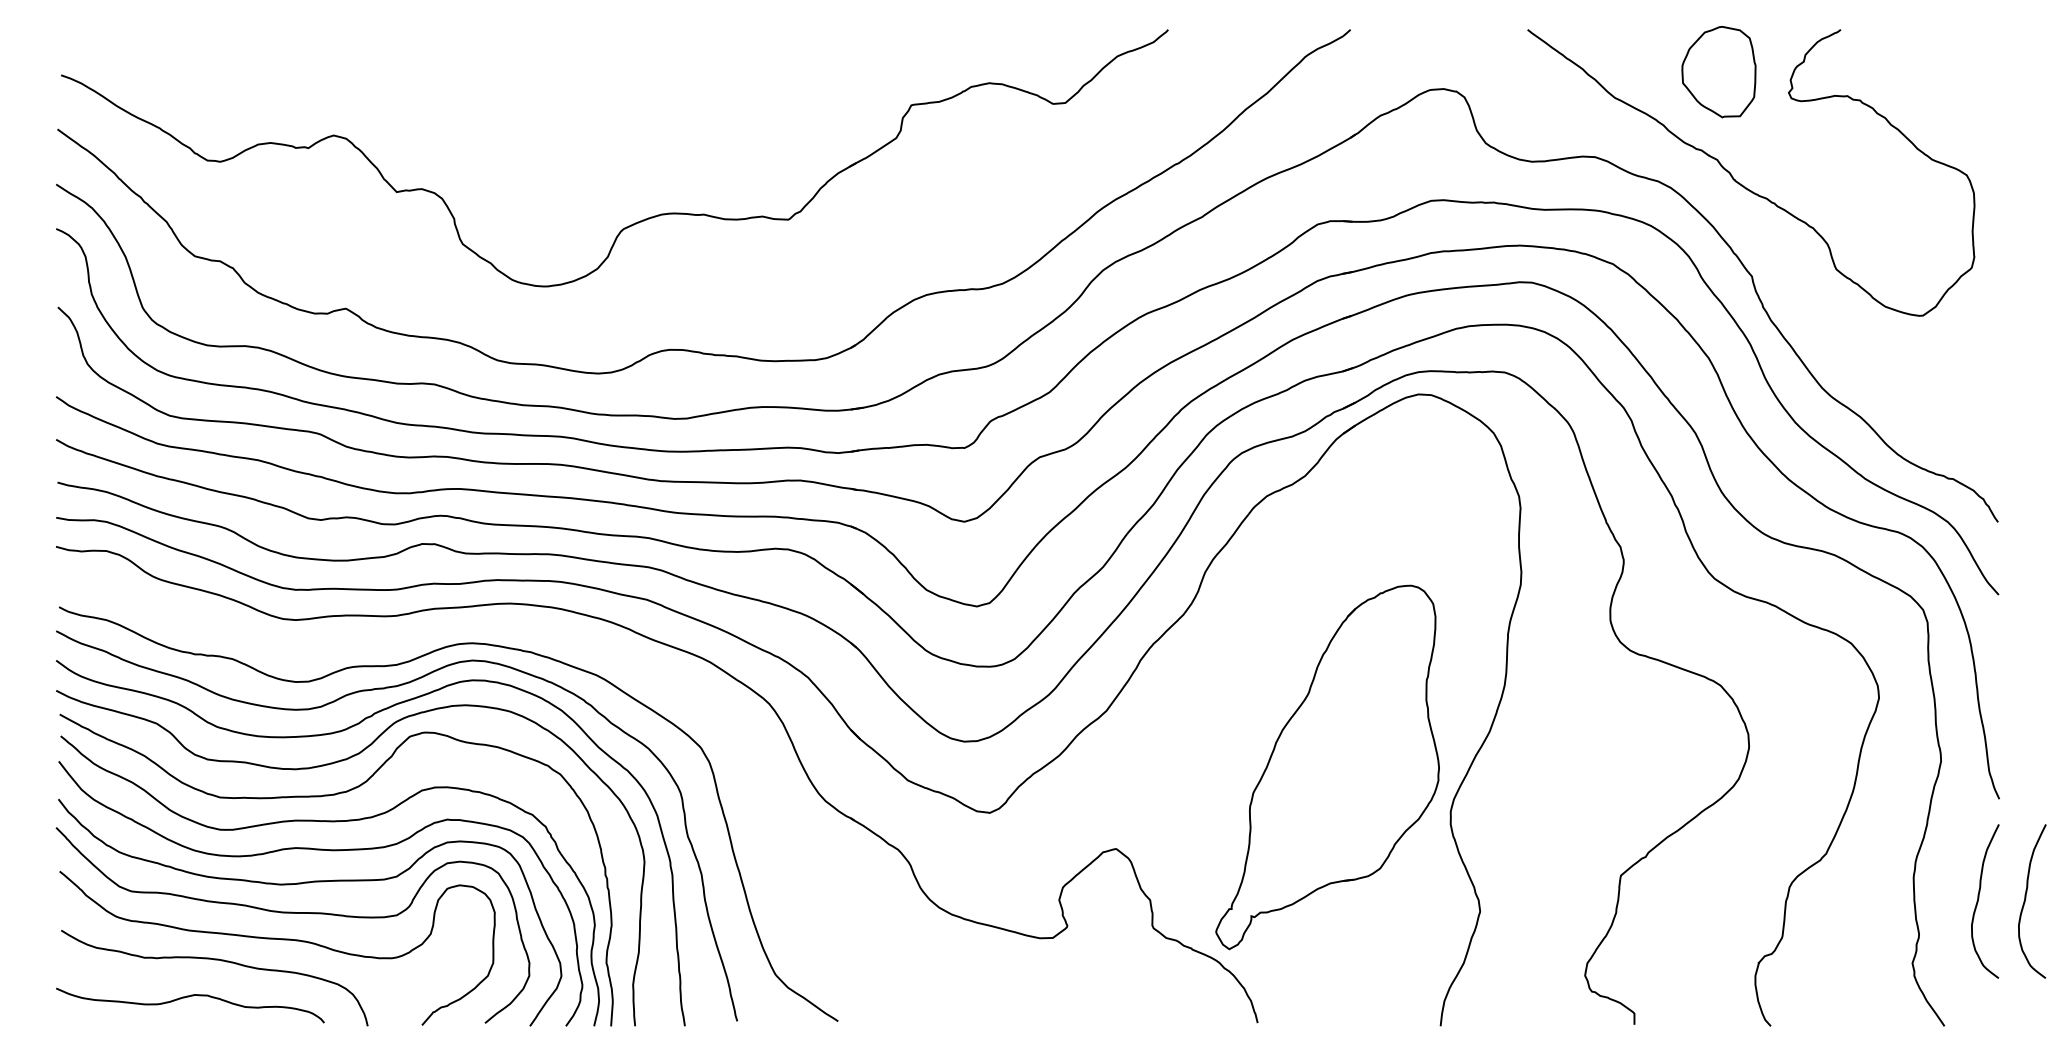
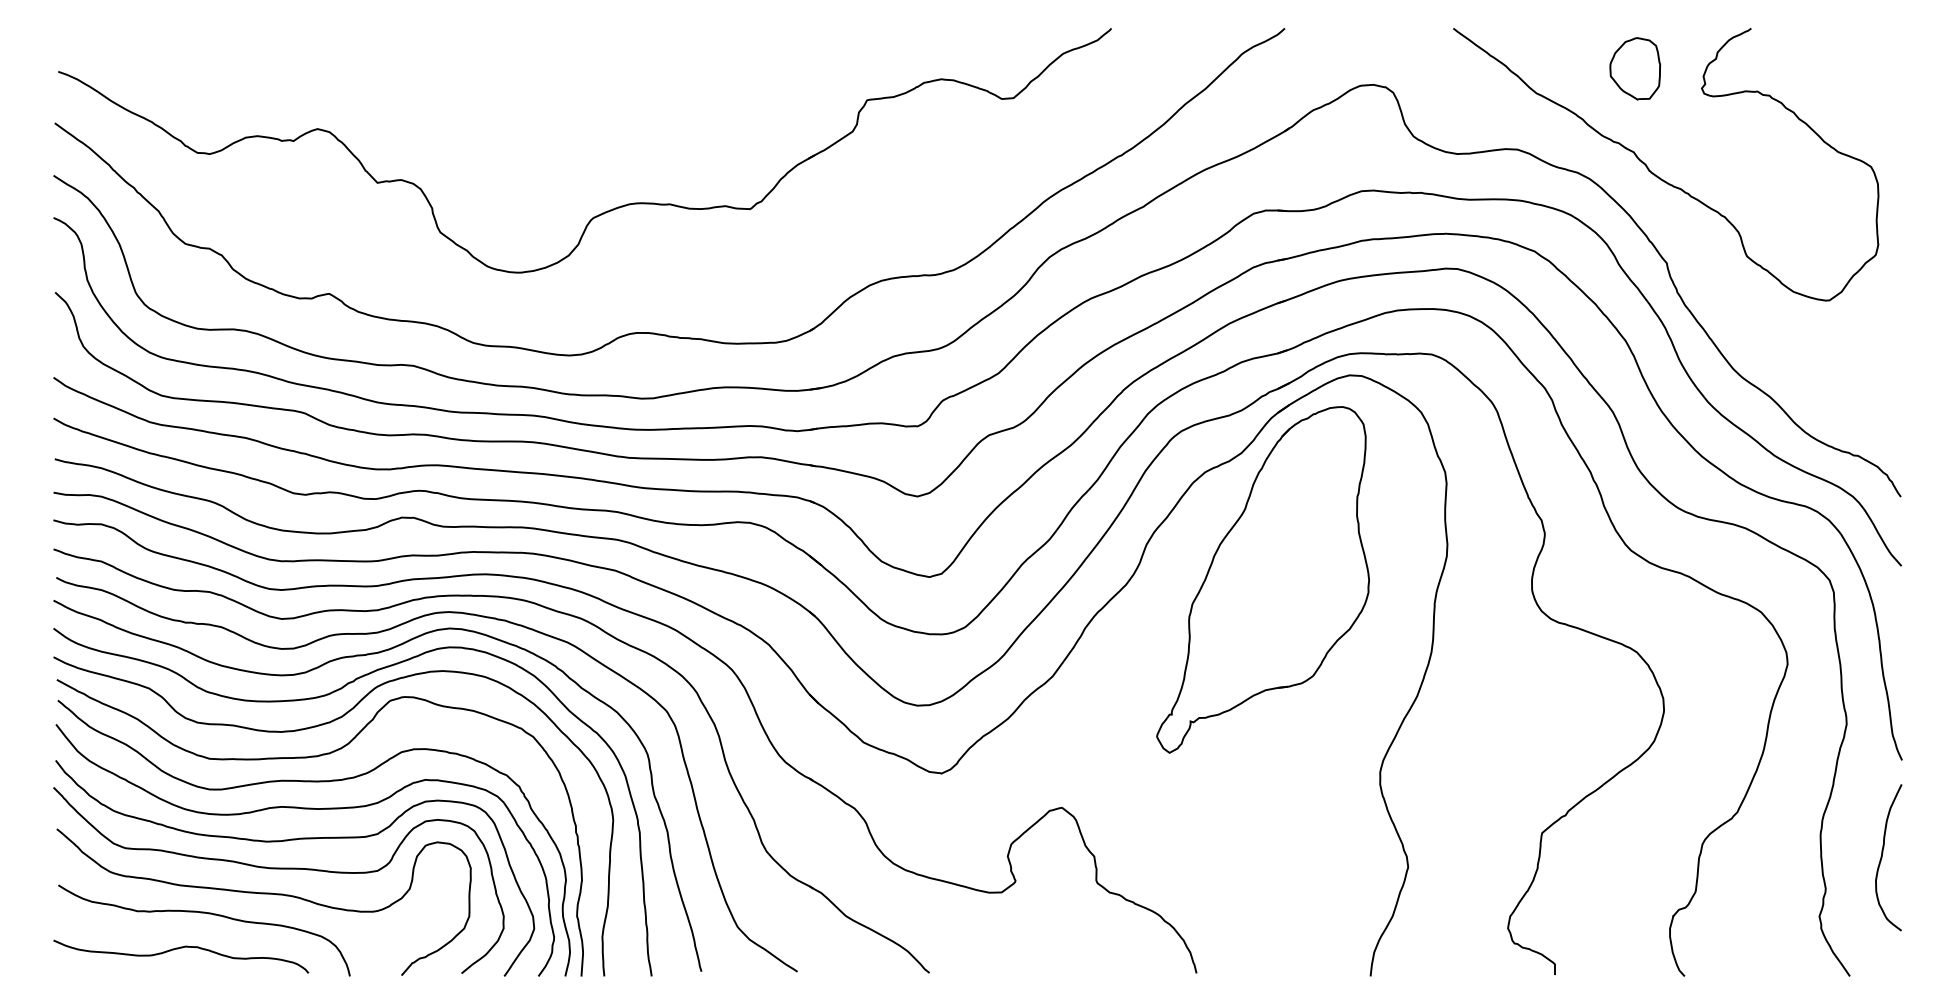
part: (1718, 72) -> (1634, 69), size x0.71
part: (575, 640) -> (547, 609), added
part: (1327, 767) -> (1262, 579), moved
curve: (2026, 898) -> (1927, 854), removed

